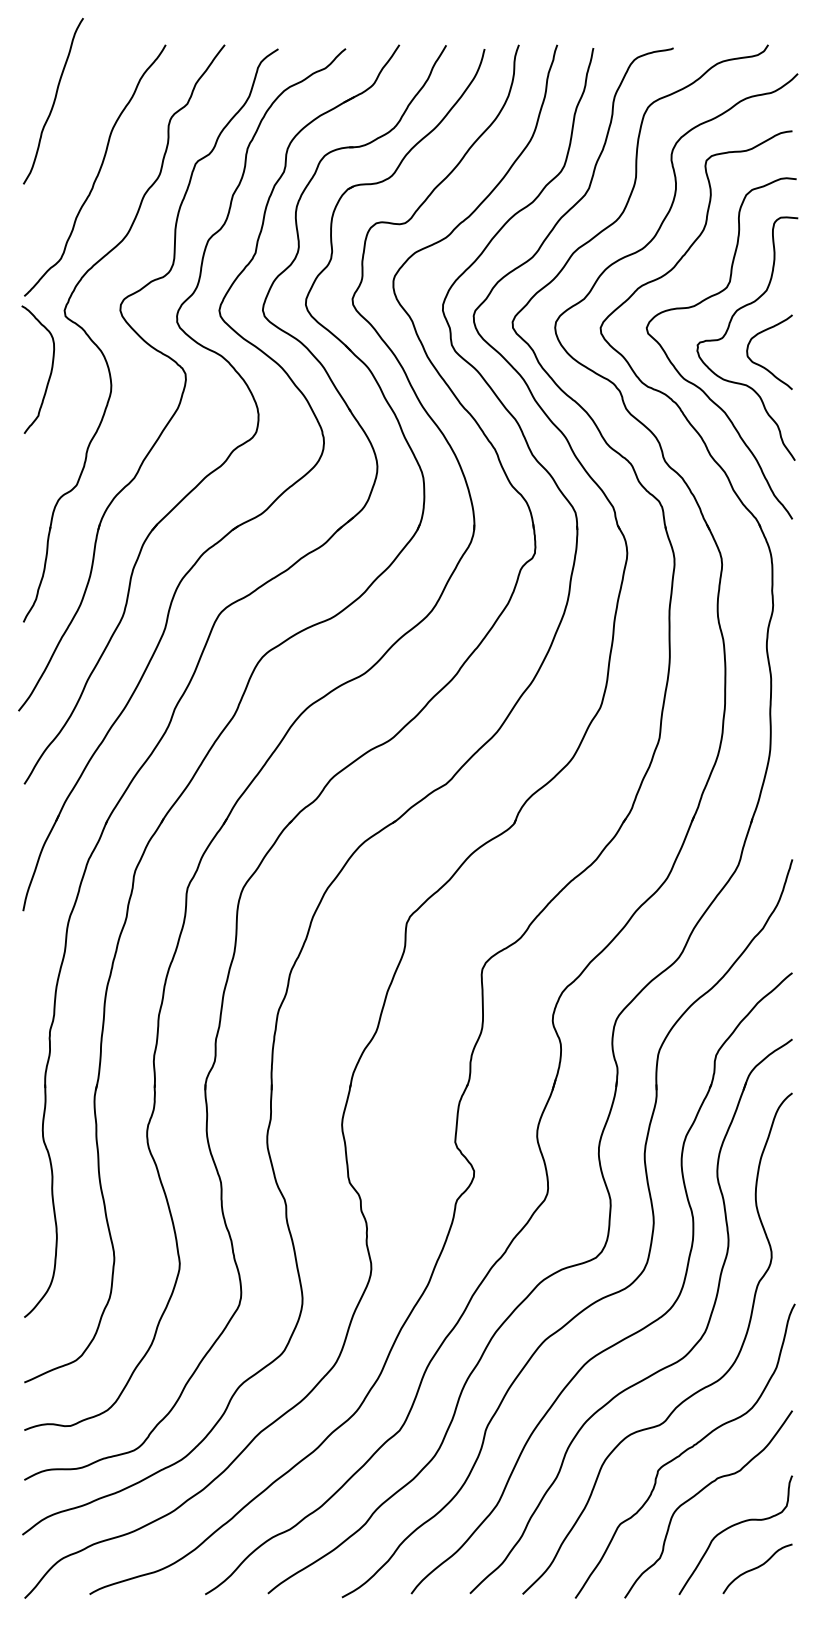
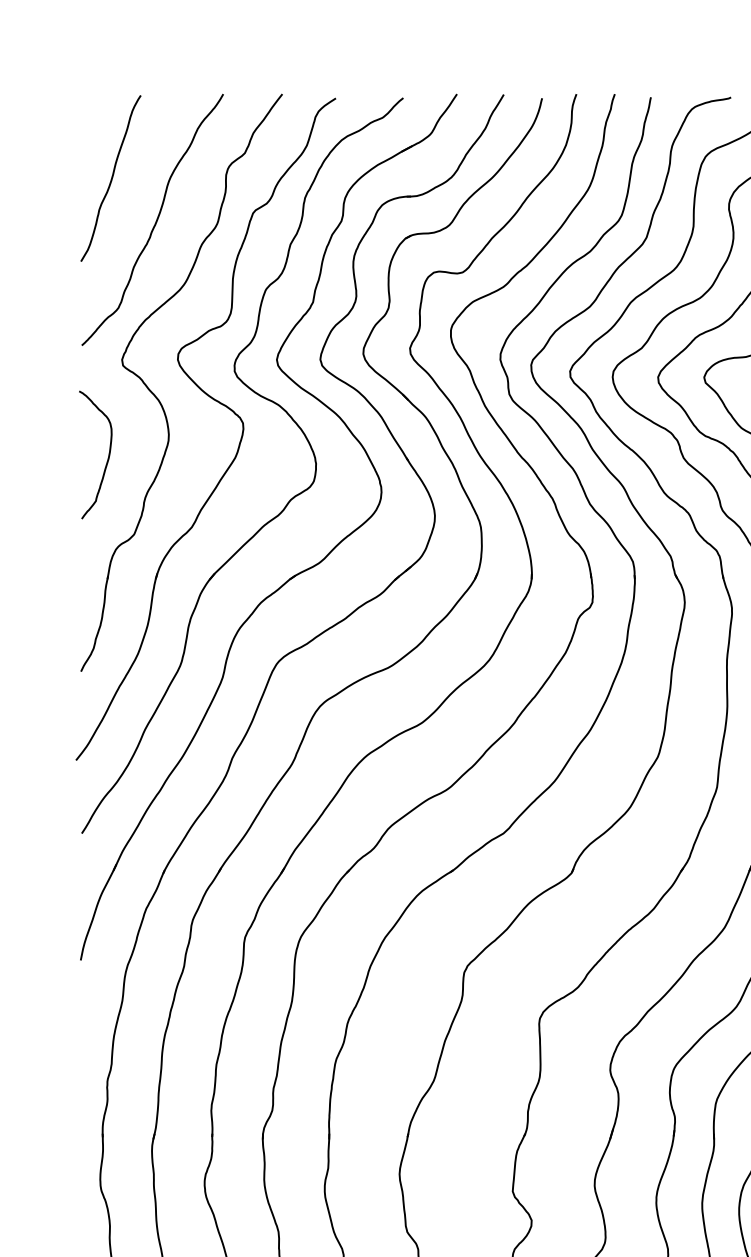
curve: (53, 101) -> (111, 178), moved
curve: (50, 370) -> (108, 455), moved

